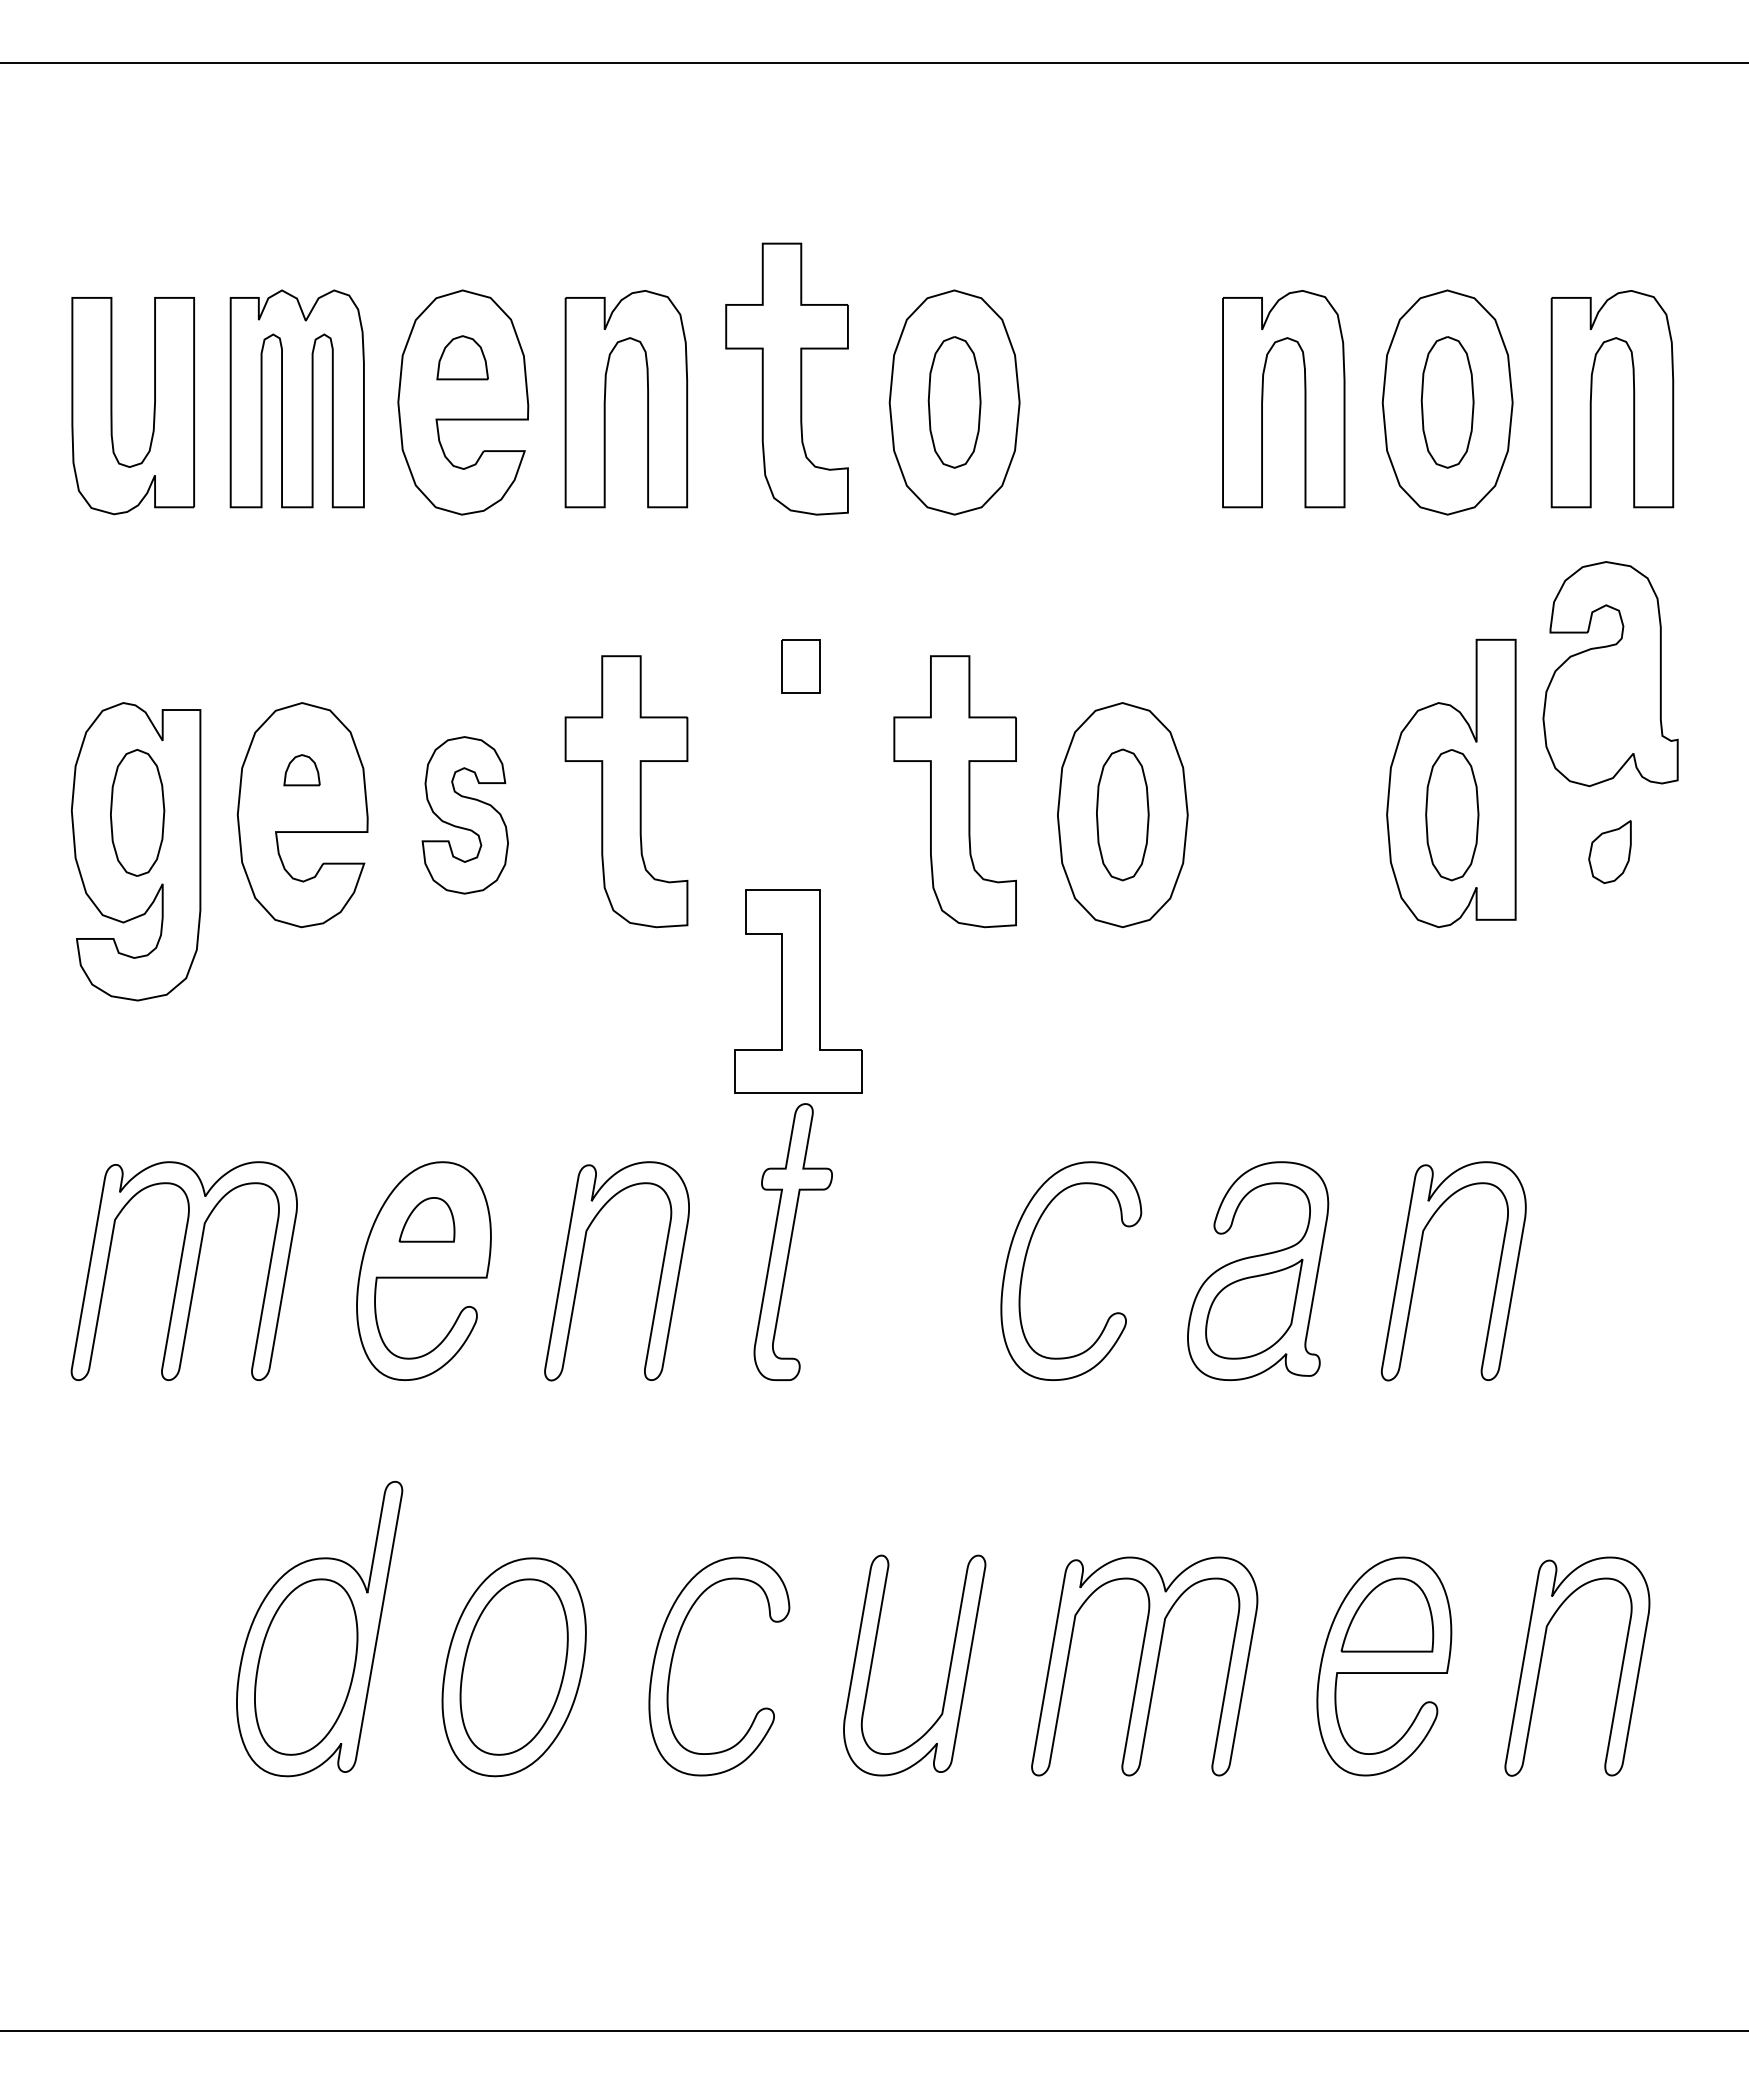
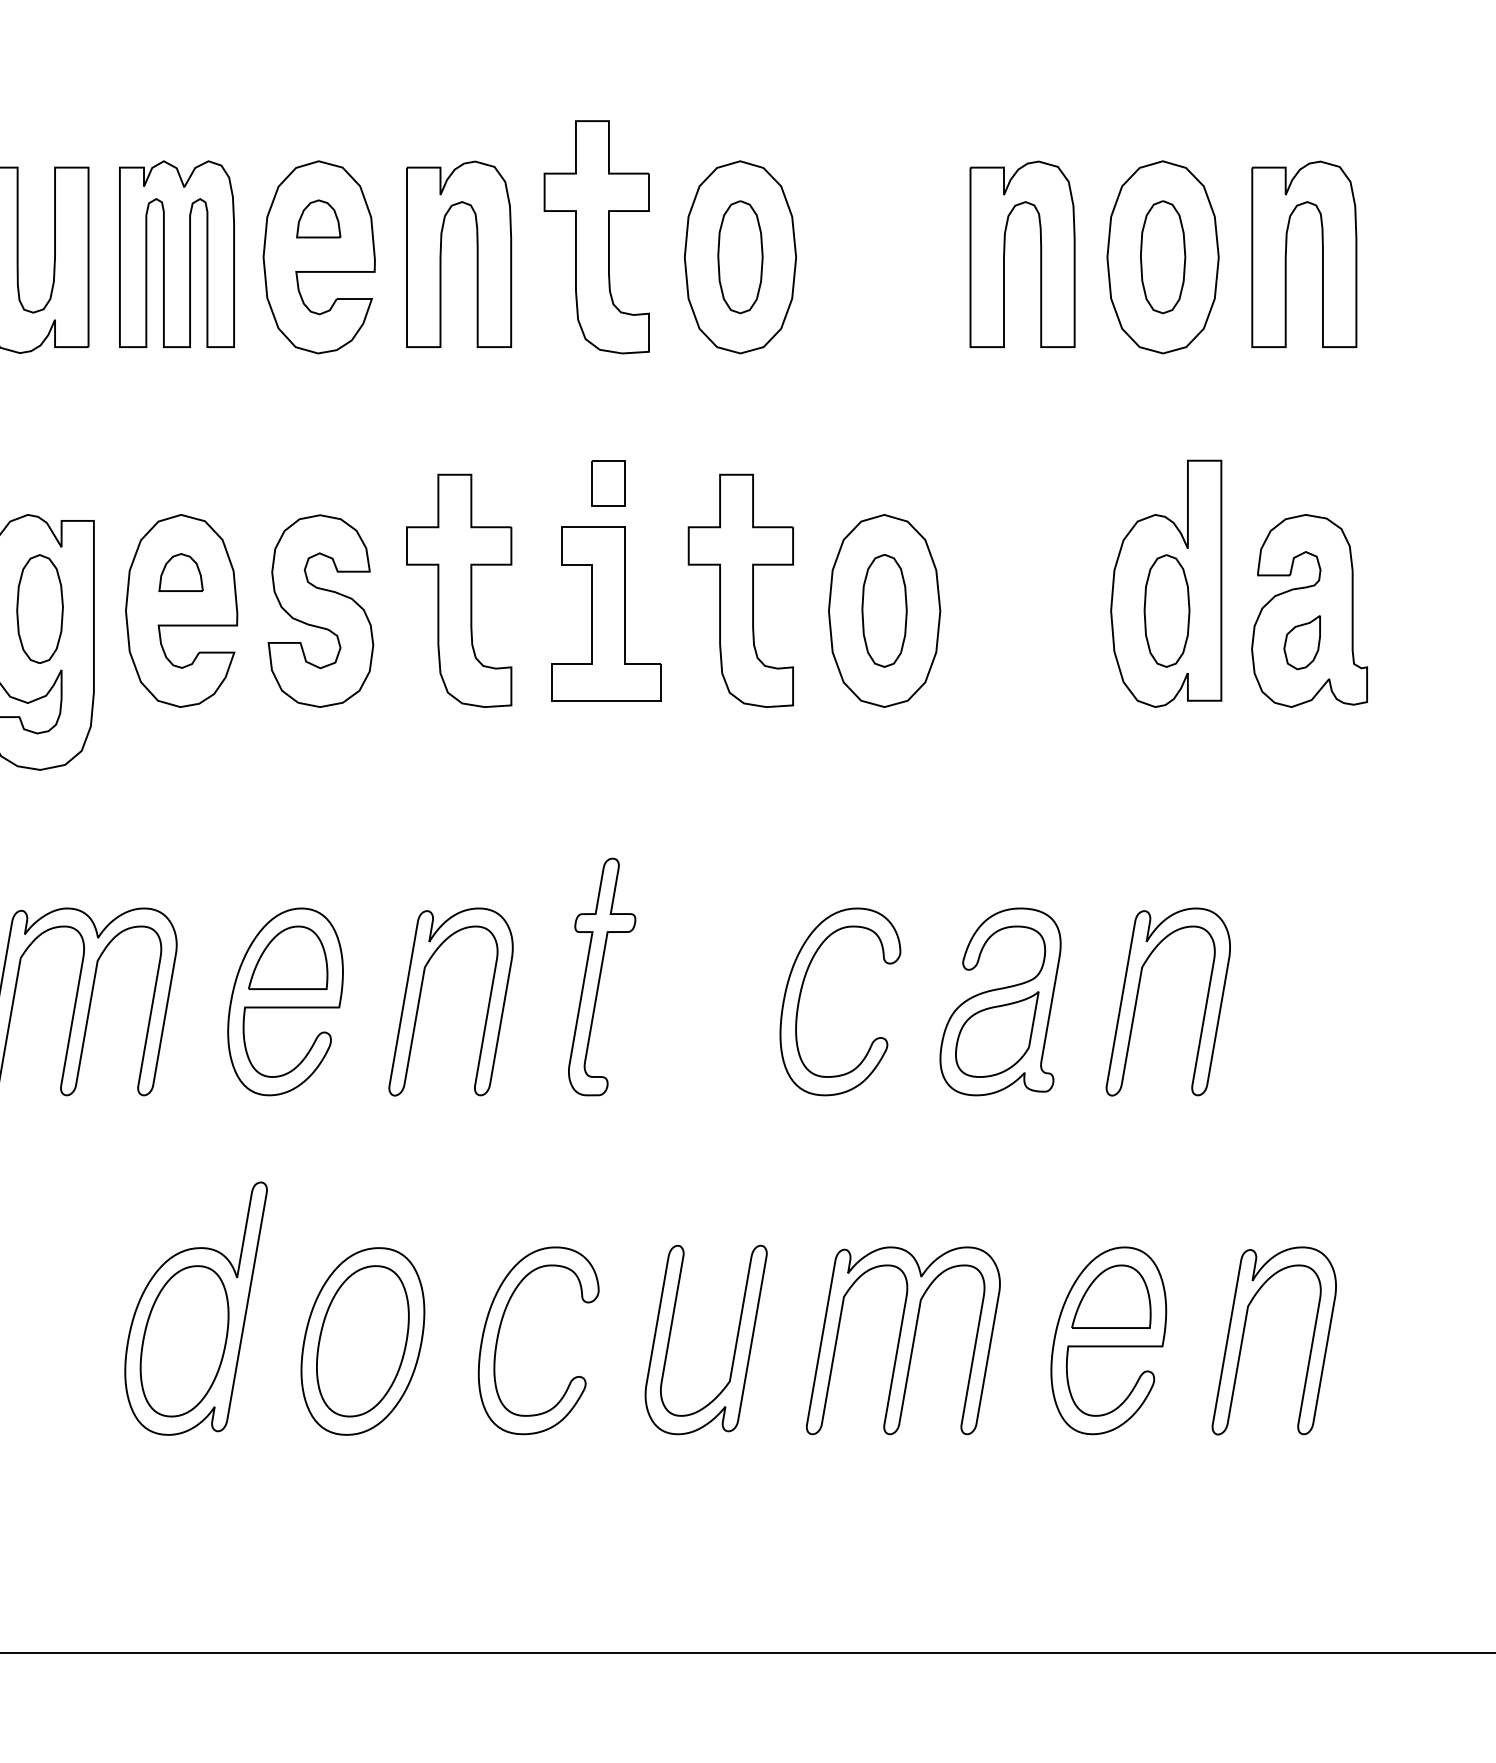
part: (1610, 674) -> (1309, 611), moved
part: (301, 769) -> (180, 571), size x1.43
part: (465, 815) -> (321, 611), size x1.43
part: (798, 991) -> (606, 613), moved
part: (426, 1219) -> (287, 957), size x1.67

